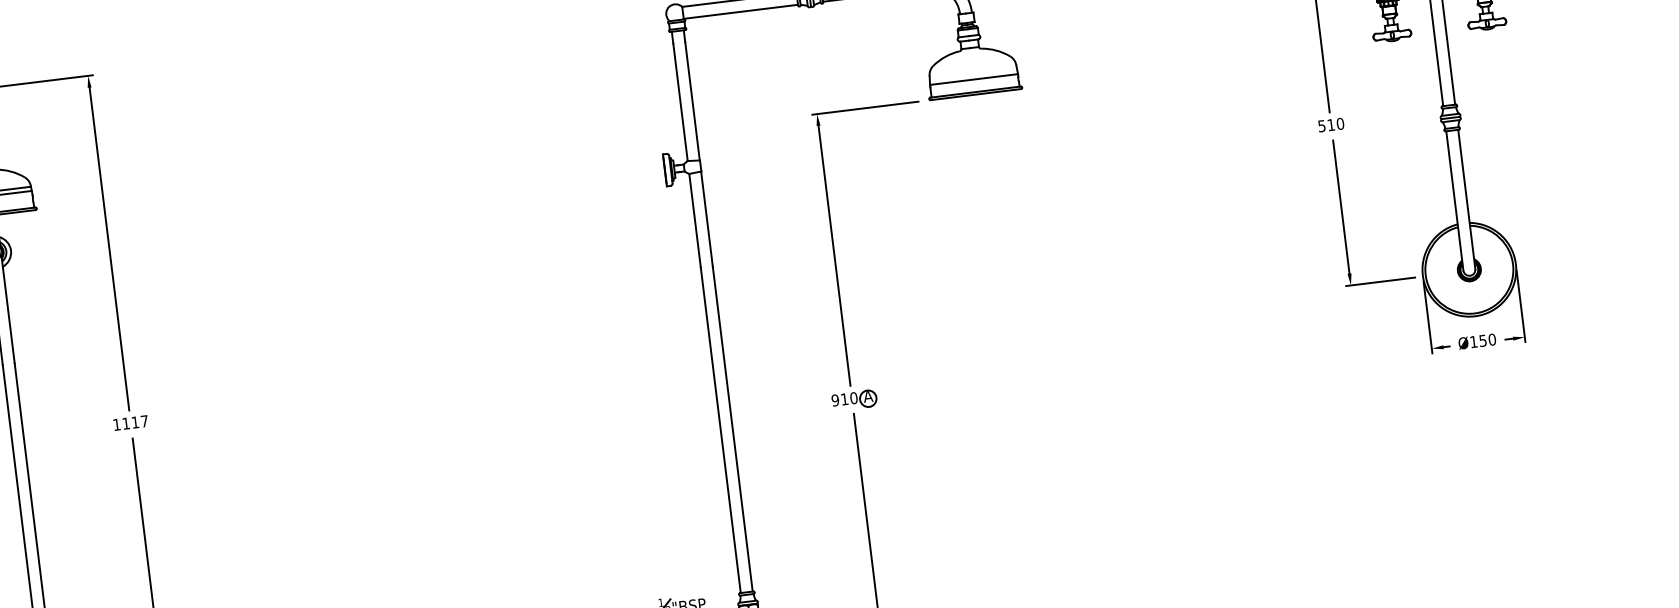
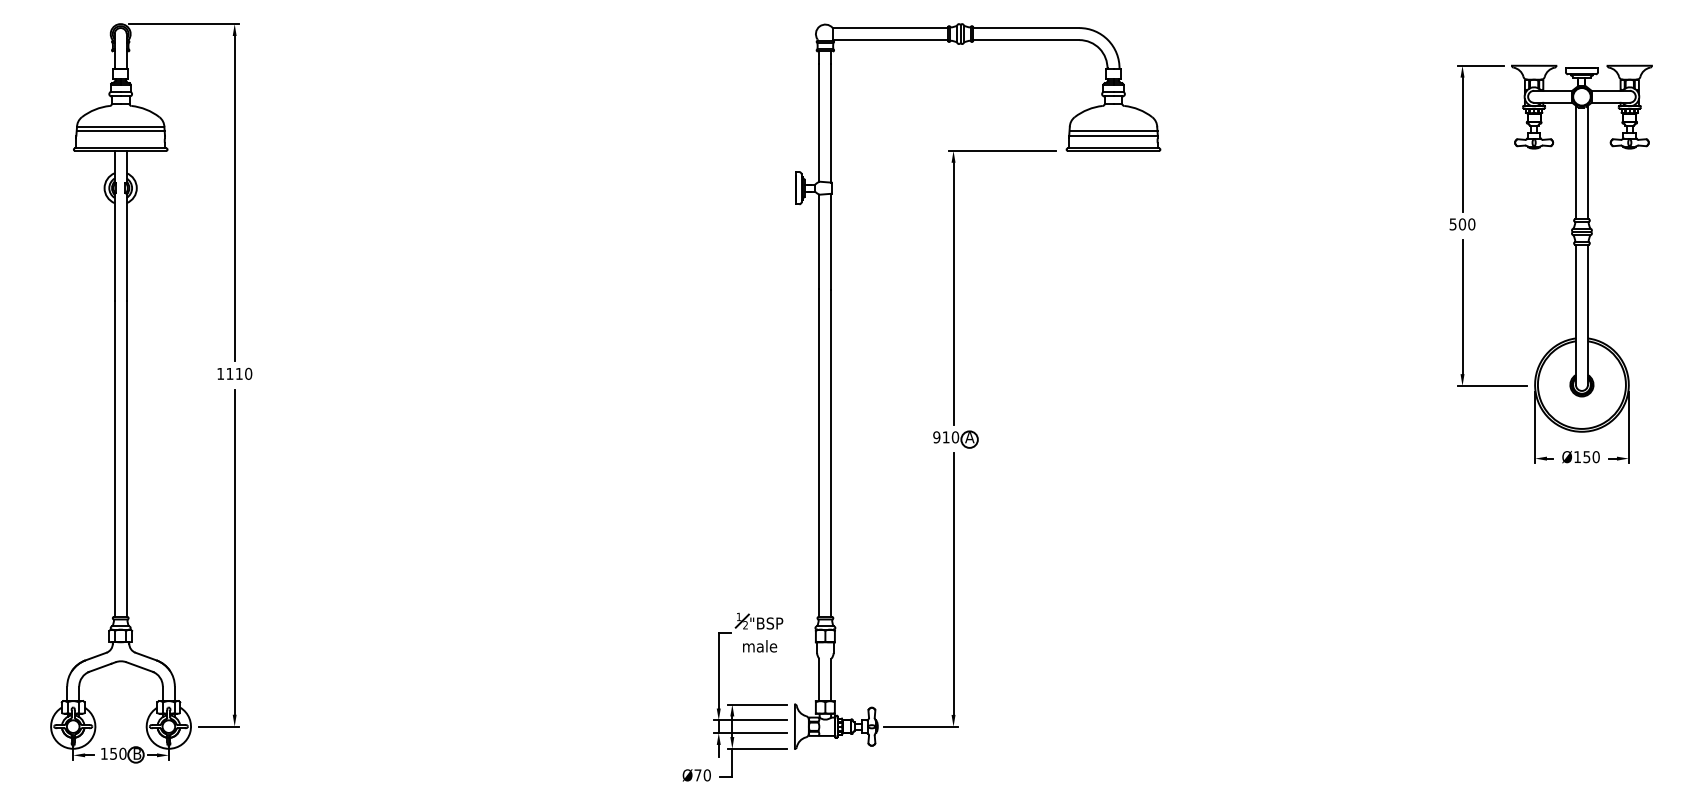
line: (973, 75) -> (1113, 131), added
text: (1331, 125) -> (1462, 224), 510 -> 500
text: (144, 420) -> (248, 373), 1117 -> 1110

